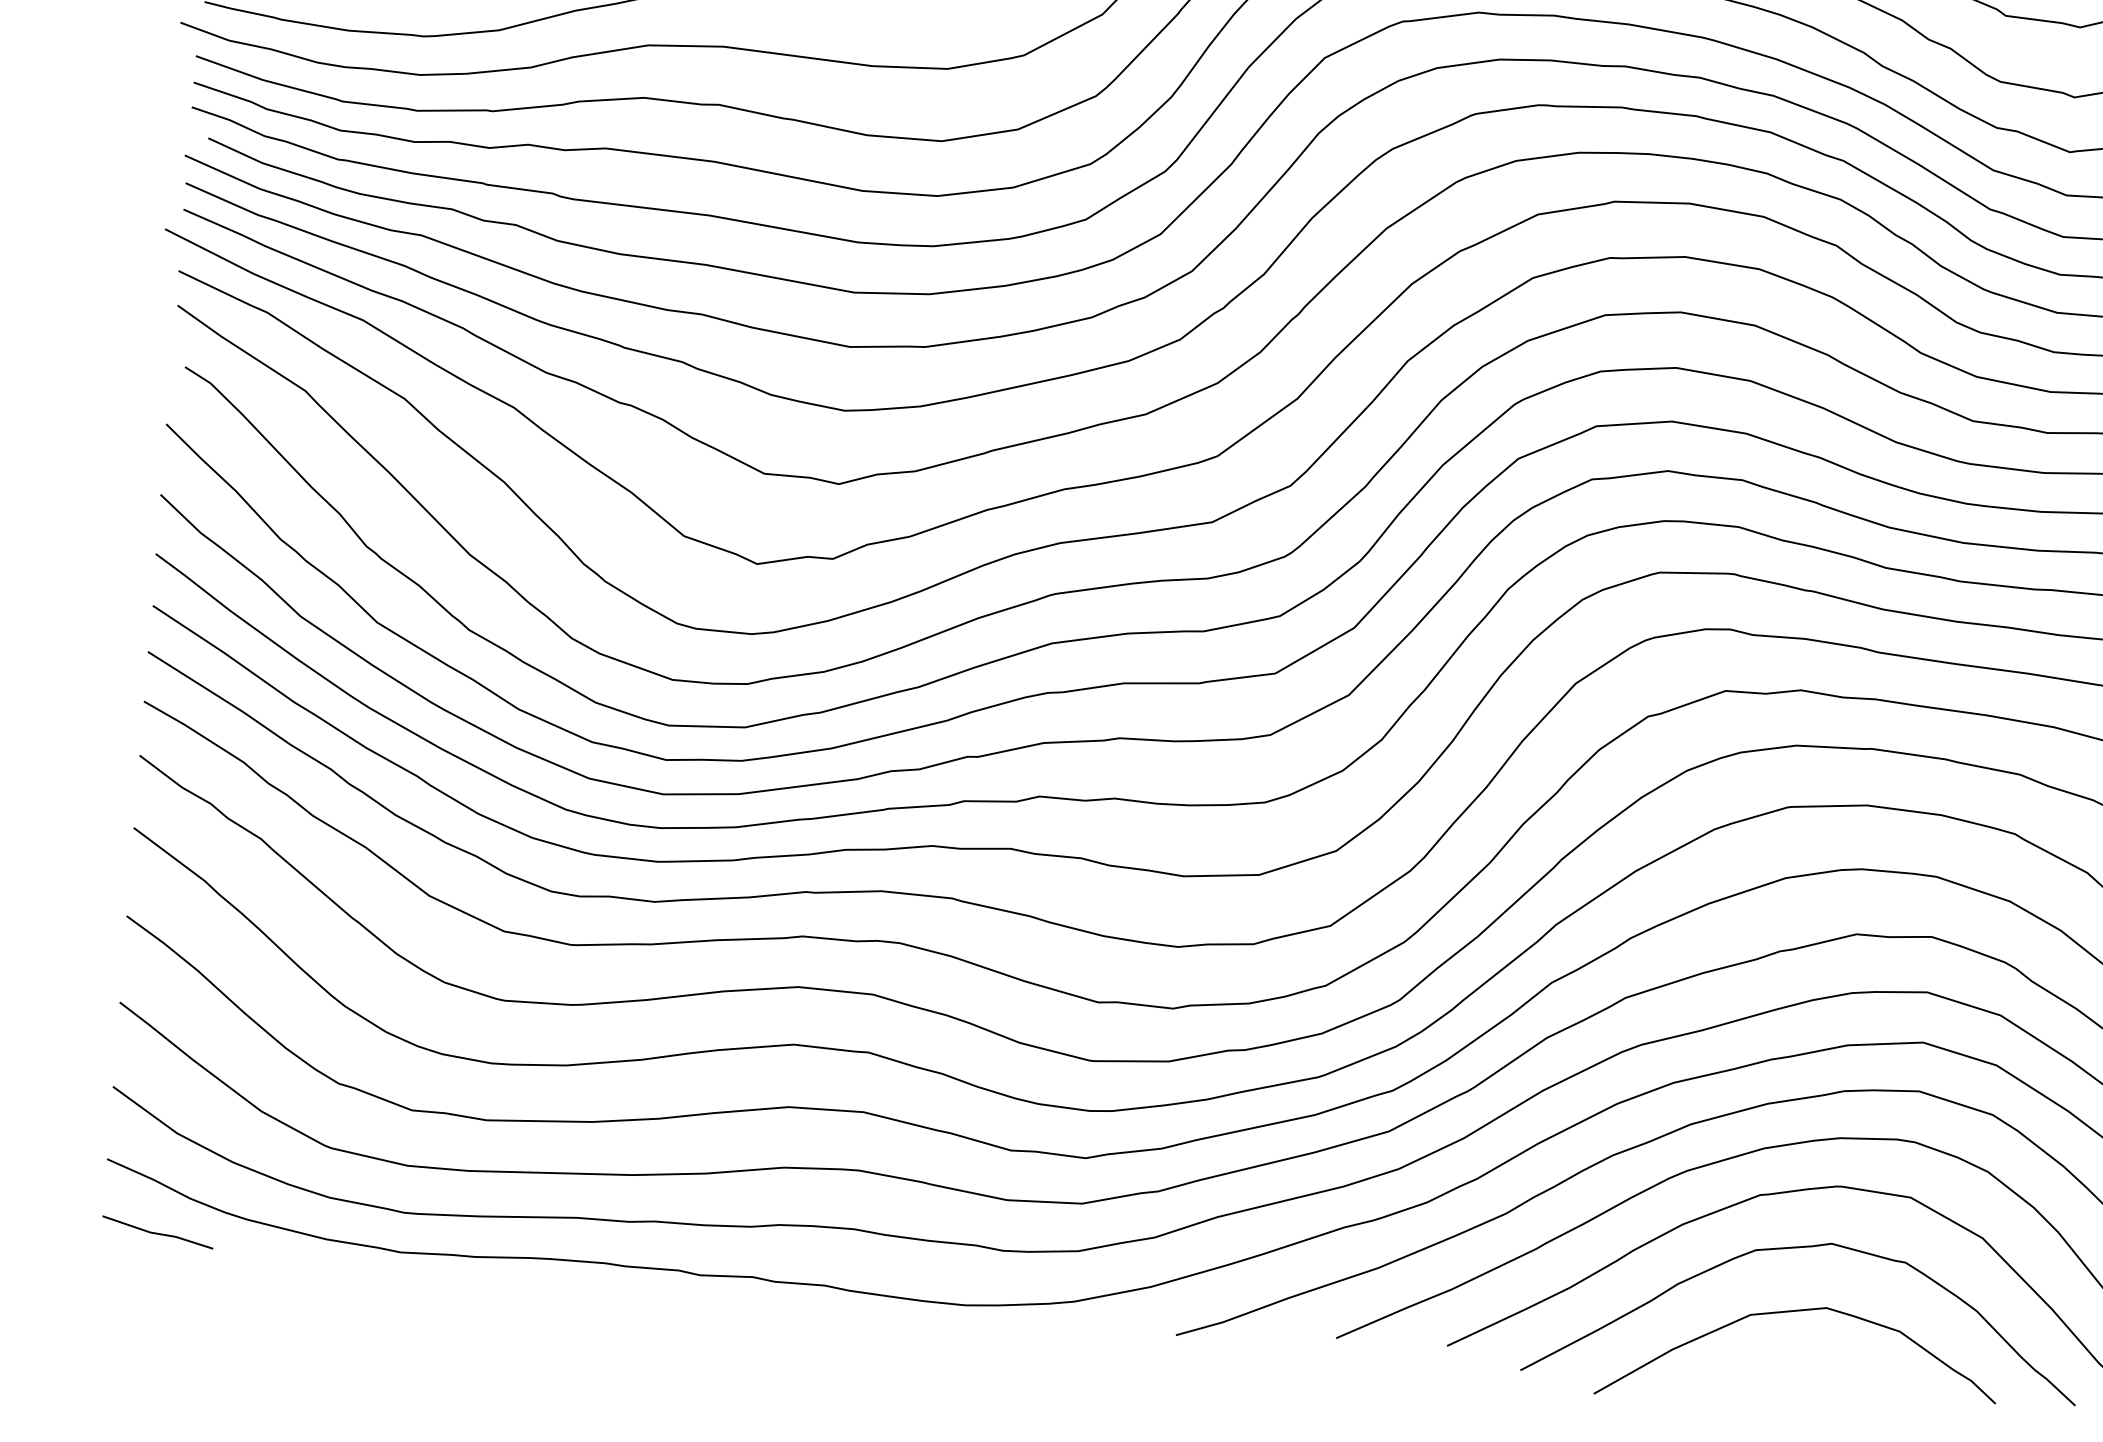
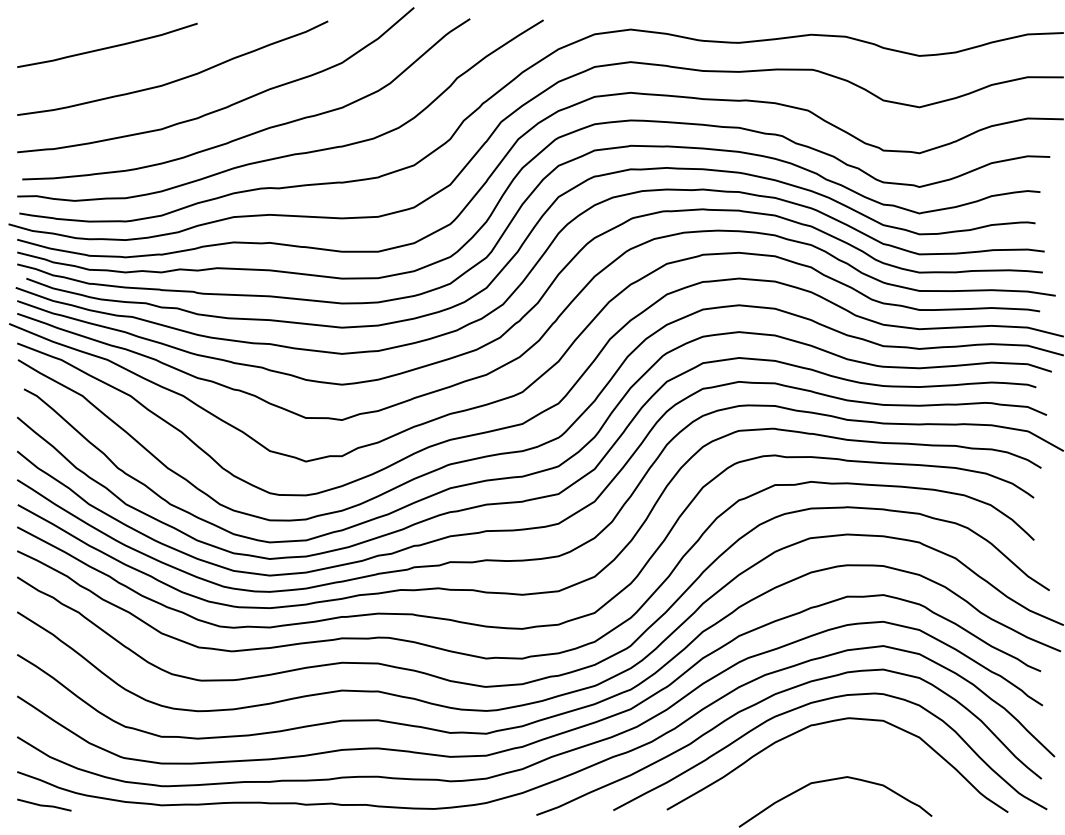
curve: (1794, 1250) -> (829, 750), removed

